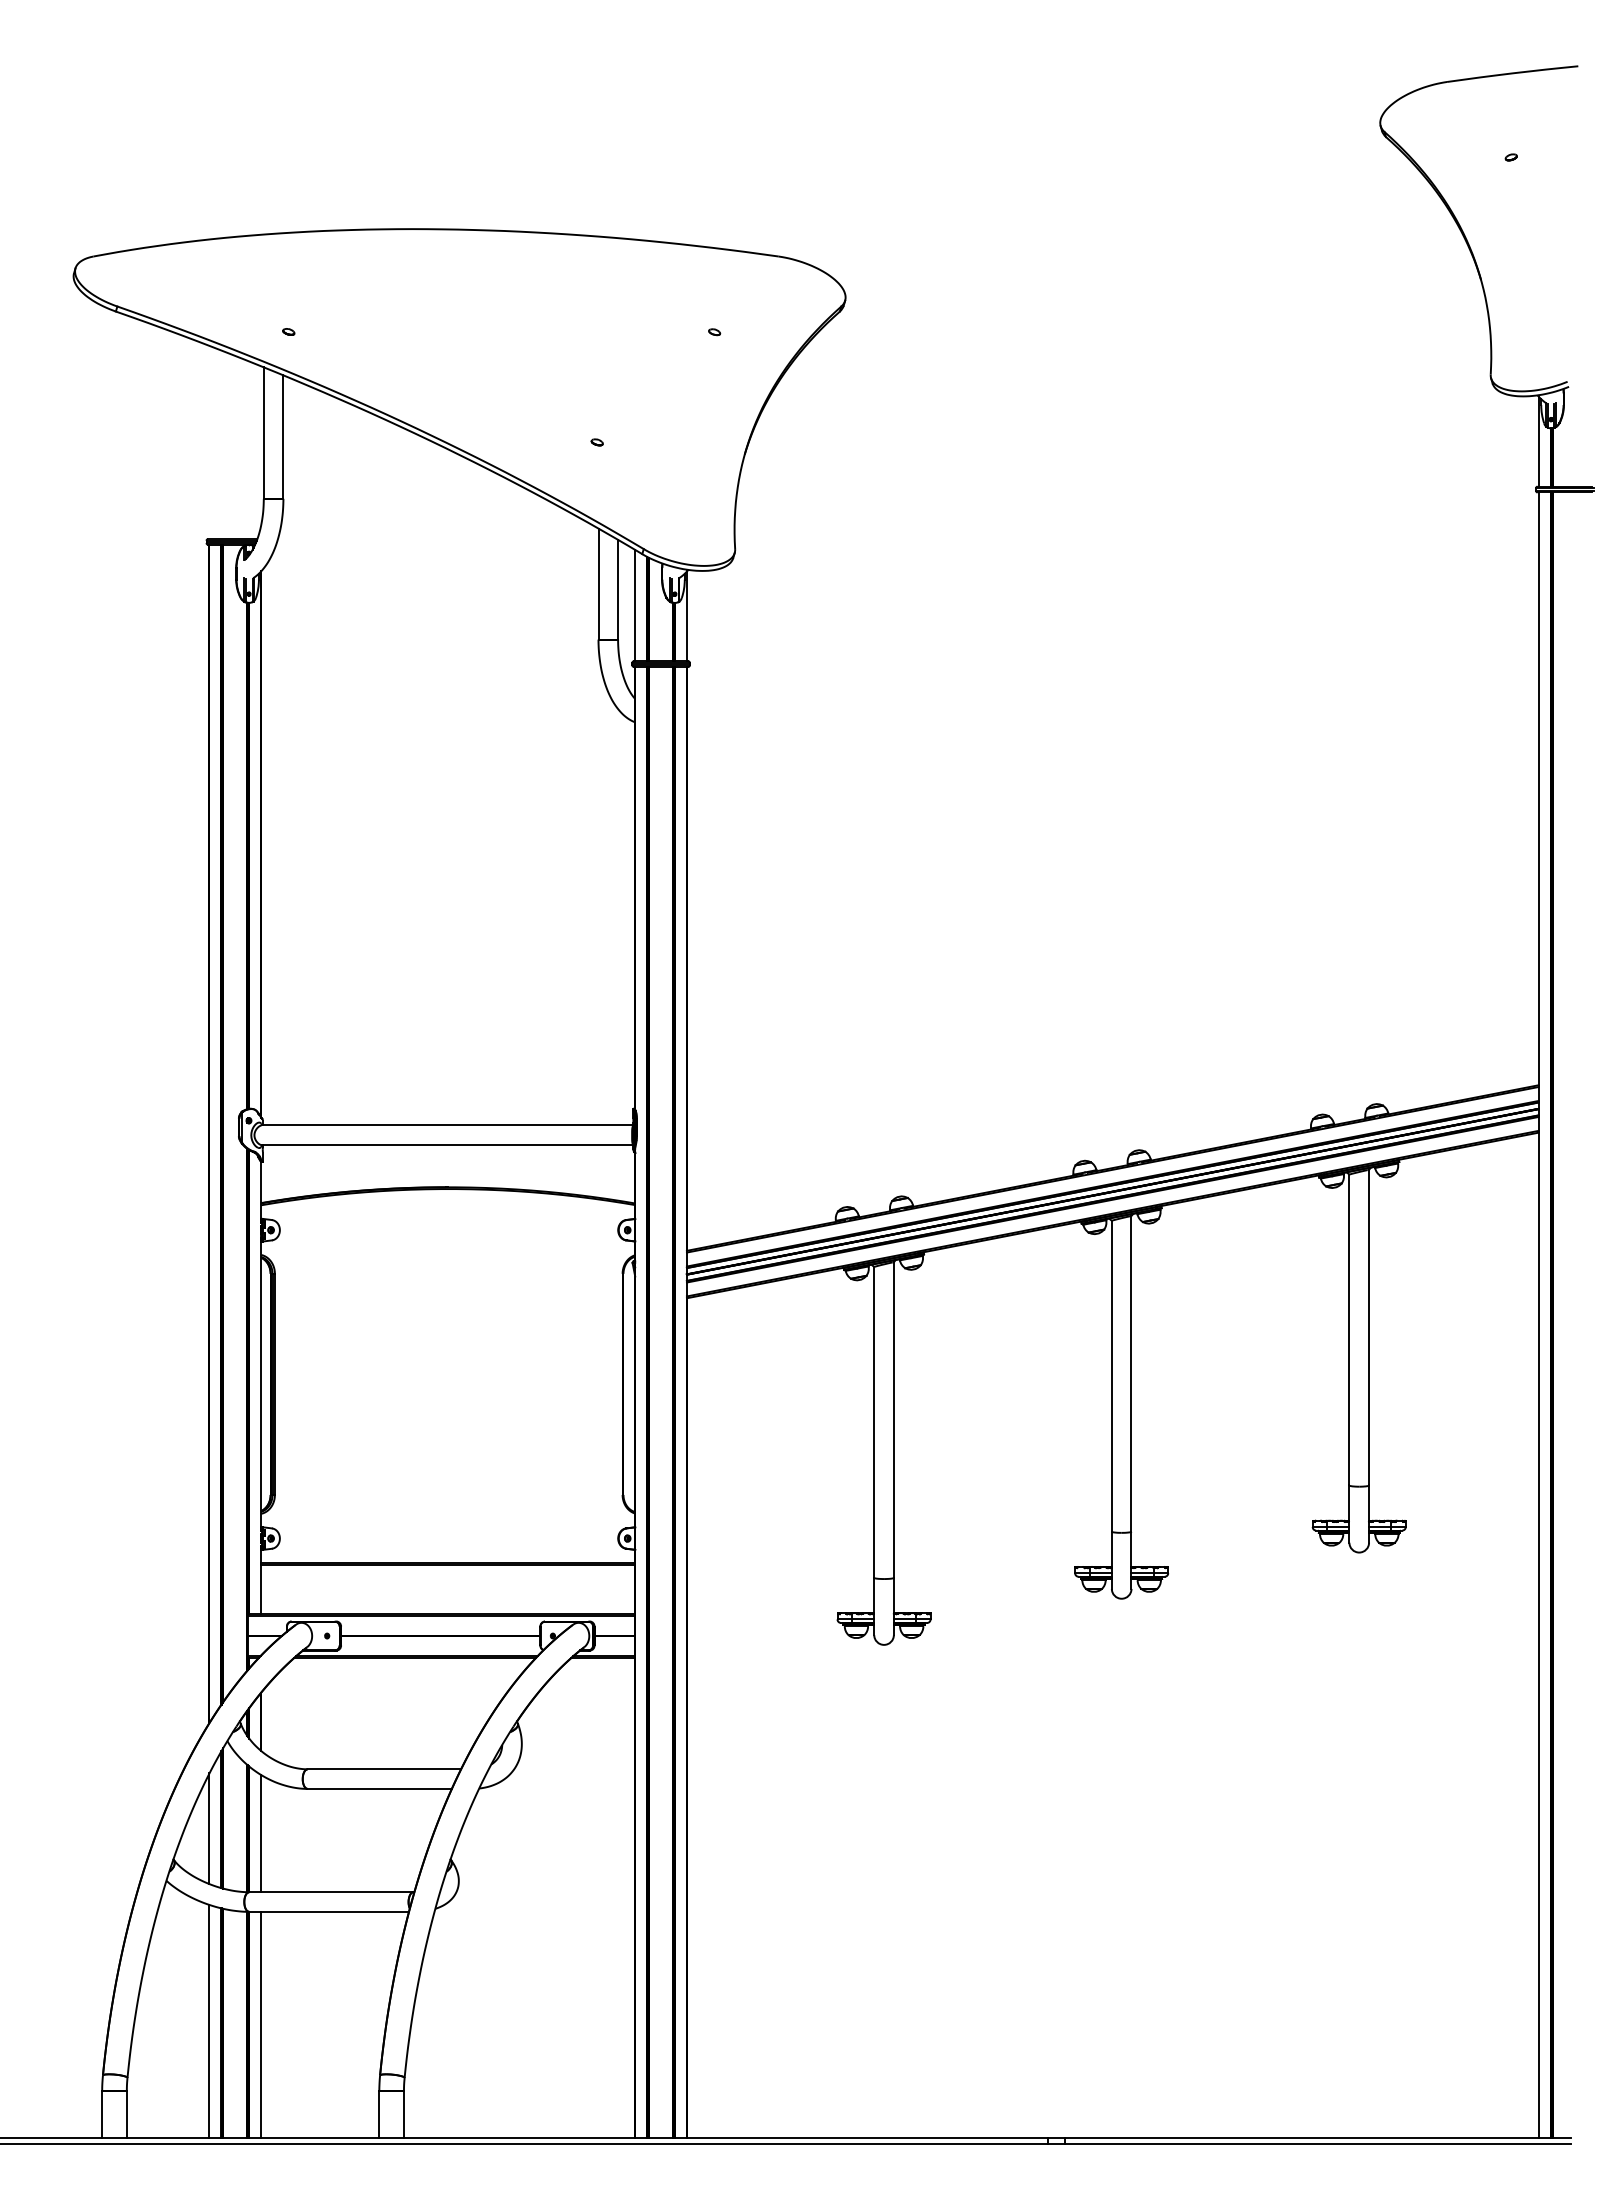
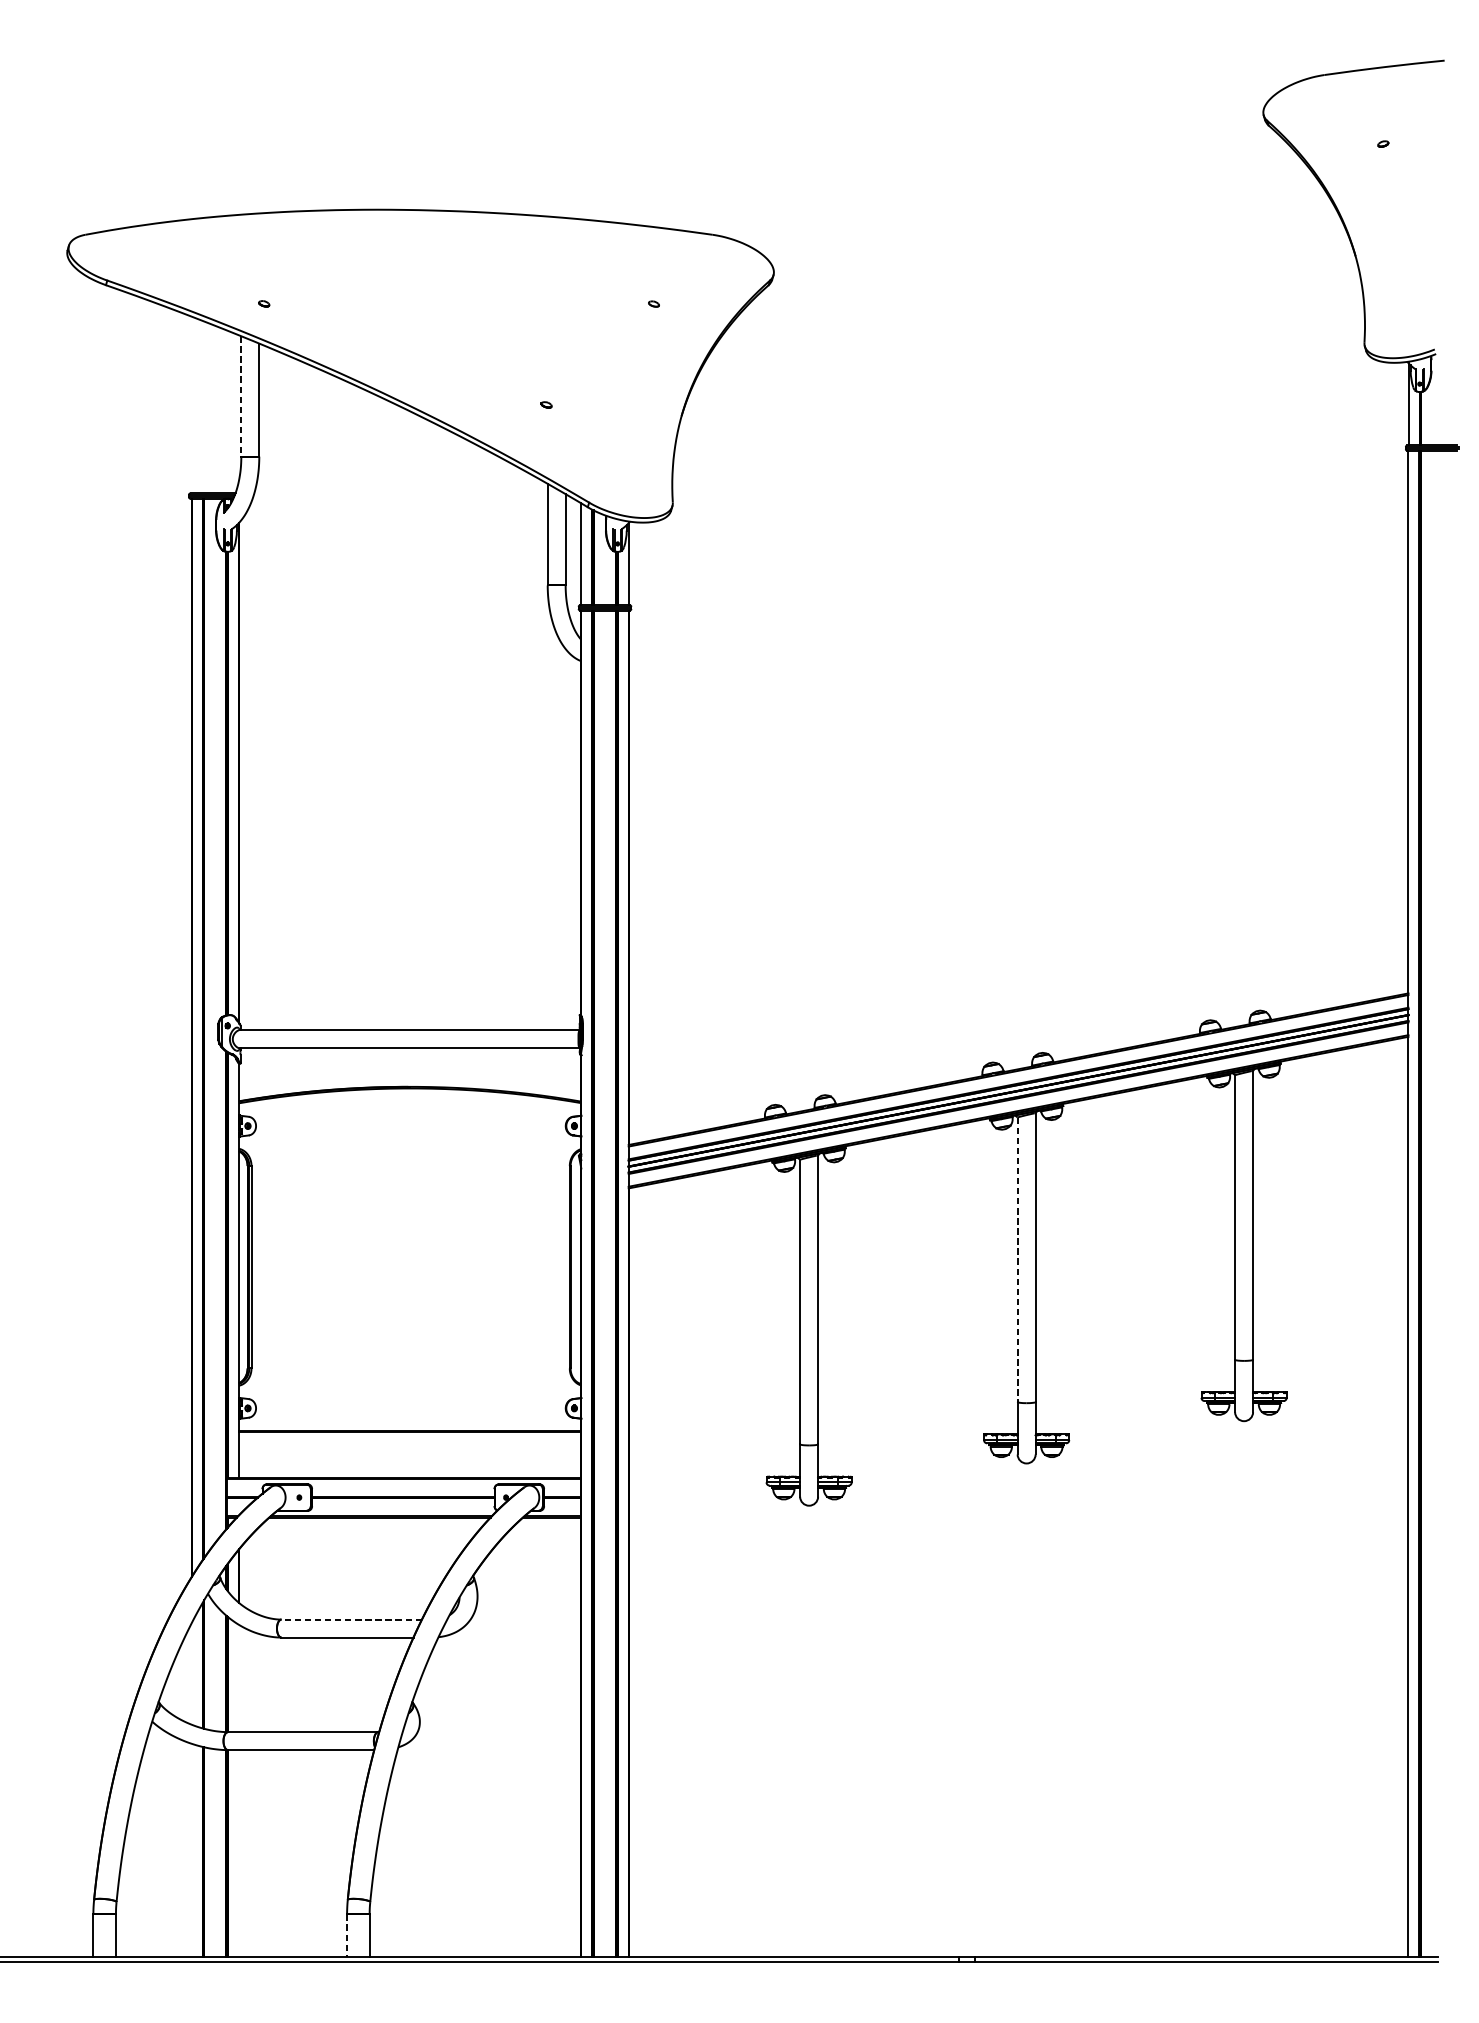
line: (263, 433) -> (241, 396), solid -> dashed
line: (1111, 1376) -> (1017, 1260), solid -> dashed
line: (384, 1769) -> (351, 1619), solid -> dashed
line: (209, 1828) -> (191, 1673), removed
line: (261, 1833) -> (239, 1678), removed
line: (209, 2020) -> (191, 1849), removed
line: (261, 2024) -> (239, 1853), removed
line: (379, 2115) -> (347, 1936), solid -> dashed

